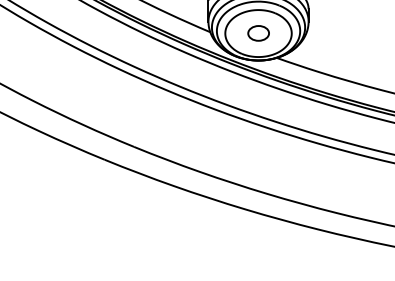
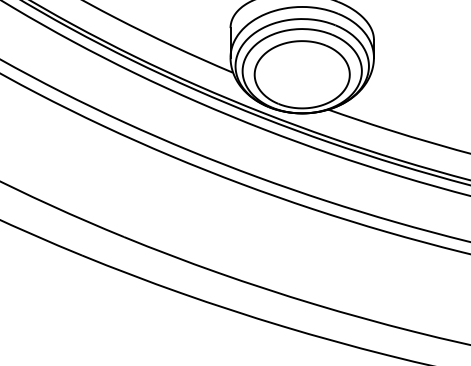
part: (258, 33) -> (302, 74), removed

